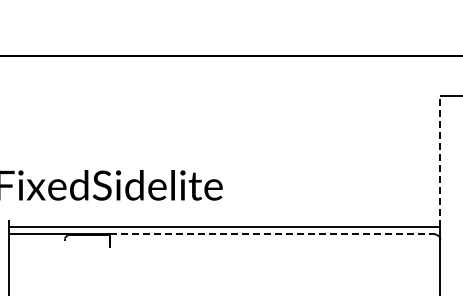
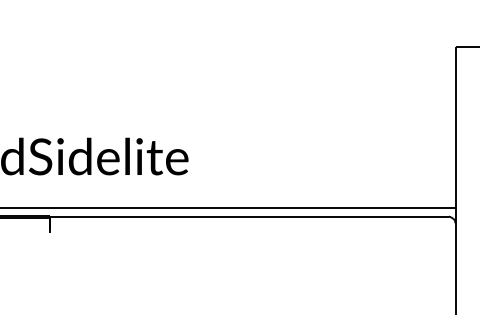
line: (440, 161) -> (455, 127), dashed -> solid
line: (272, 234) -> (249, 216), dashed -> solid

